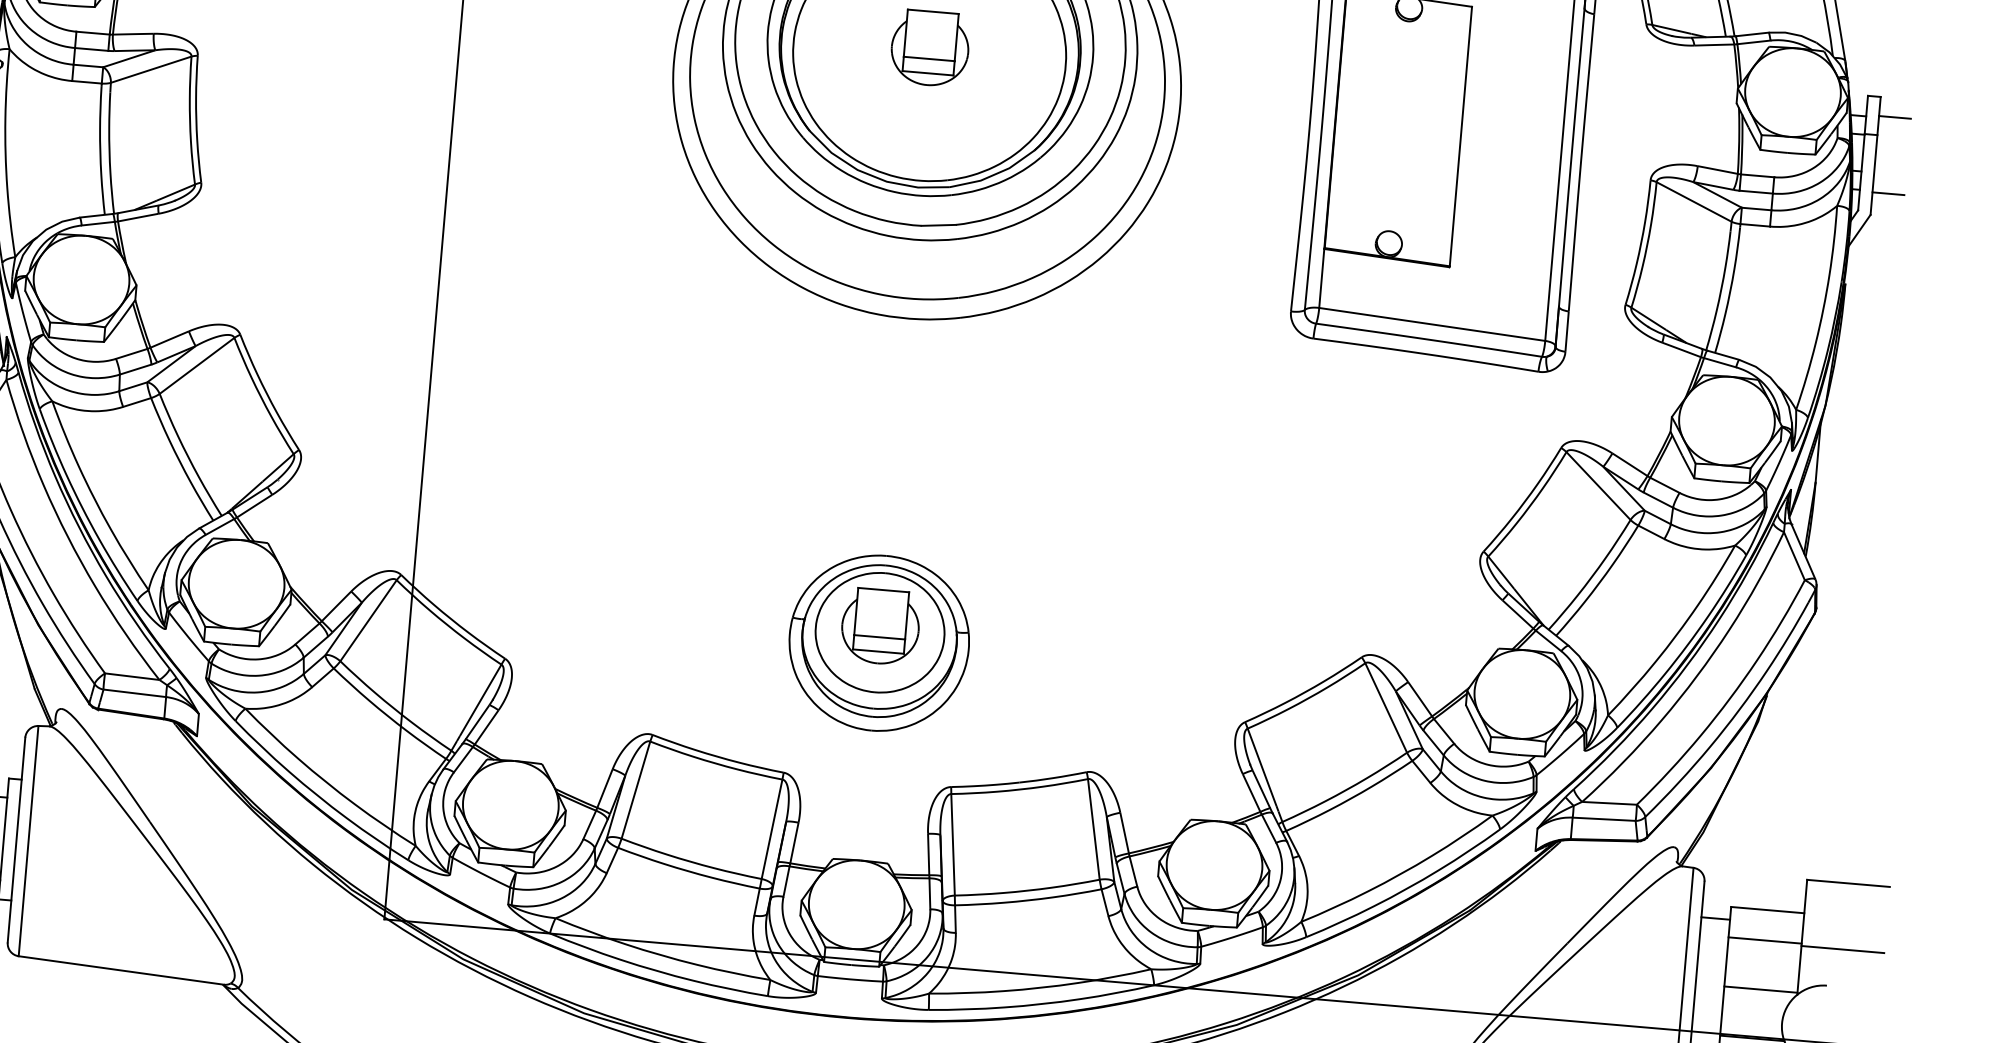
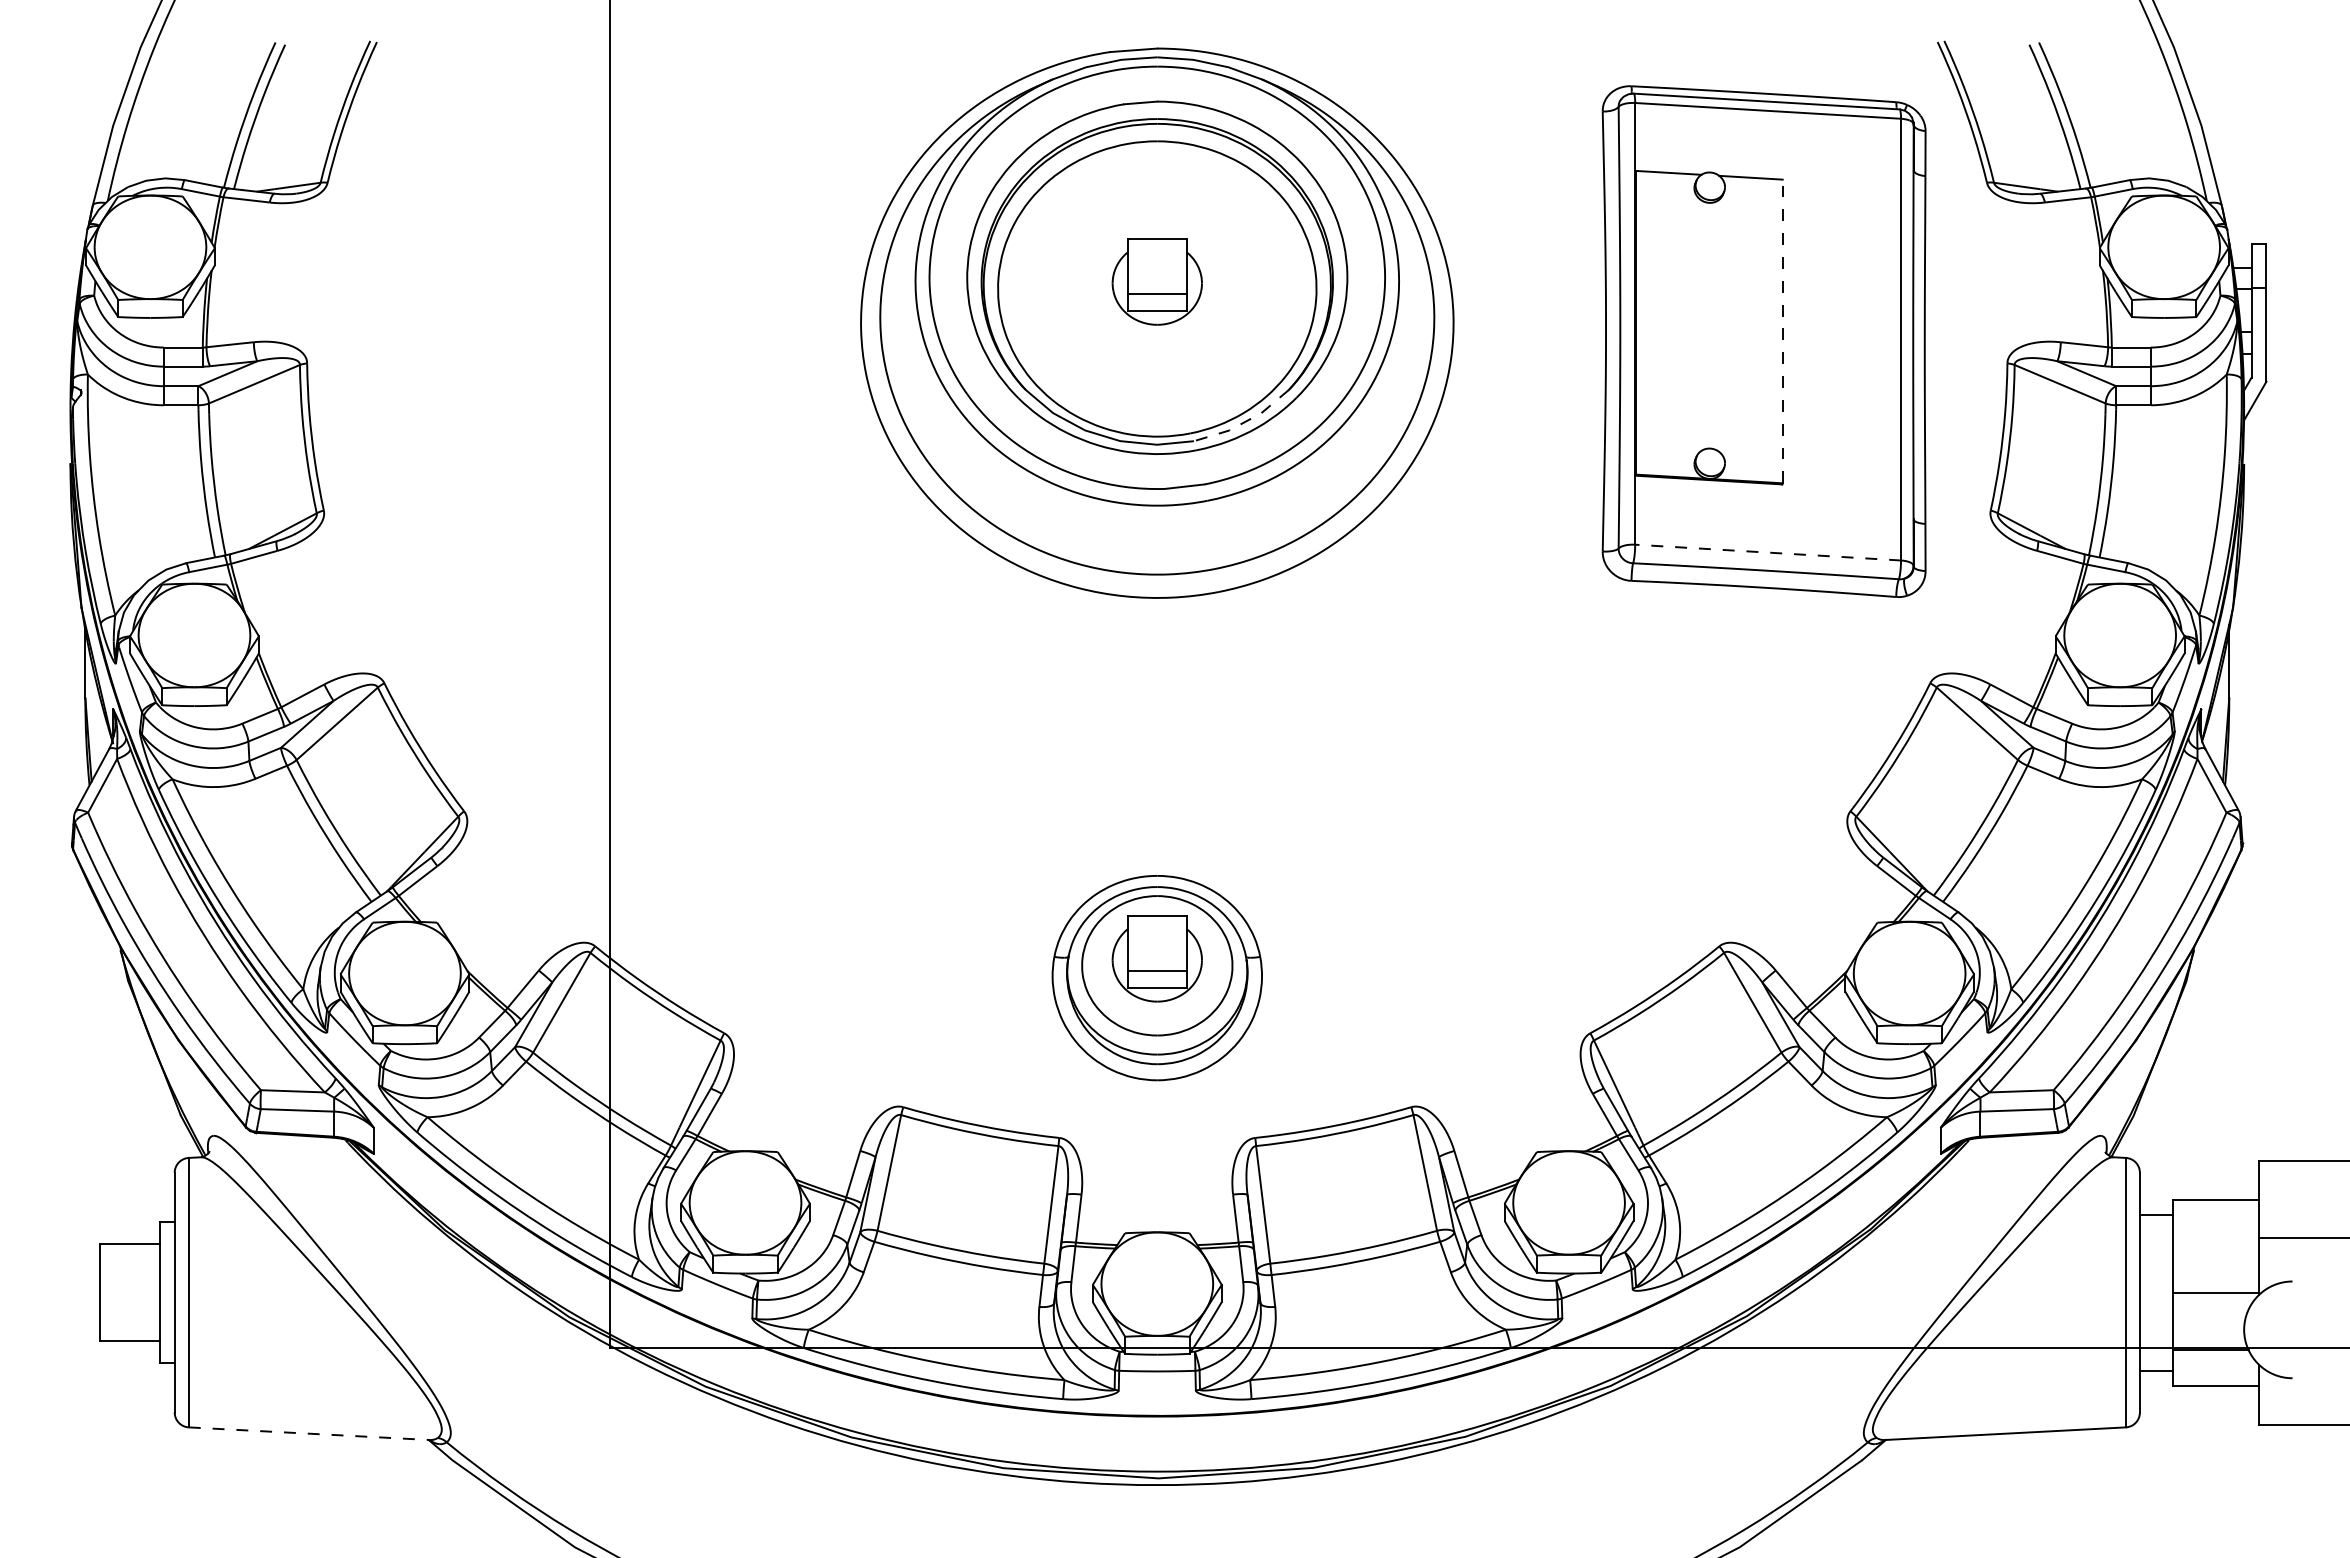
line: (1894, 116) -> (2284, 265), removed
line: (1460, 136) -> (1782, 331), solid -> dashed
line: (994, 174) -> (1244, 422), solid -> dashed
line: (1887, 193) -> (2284, 355), removed
line: (1431, 324) -> (1767, 552), solid -> dashed
line: (1765, 940) -> (2216, 1235), removed
line: (121, 970) -> (309, 1433), solid -> dashed

